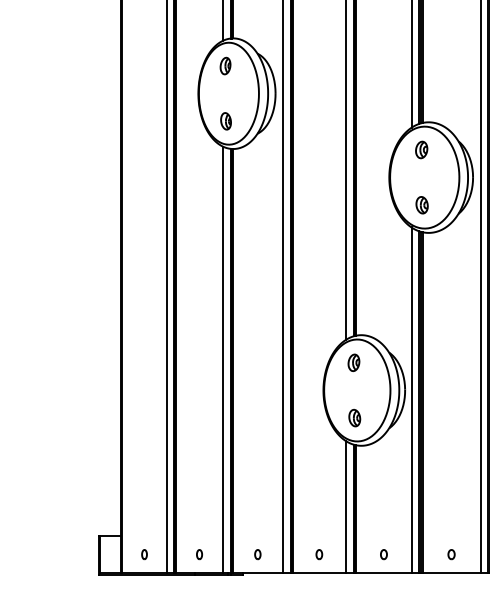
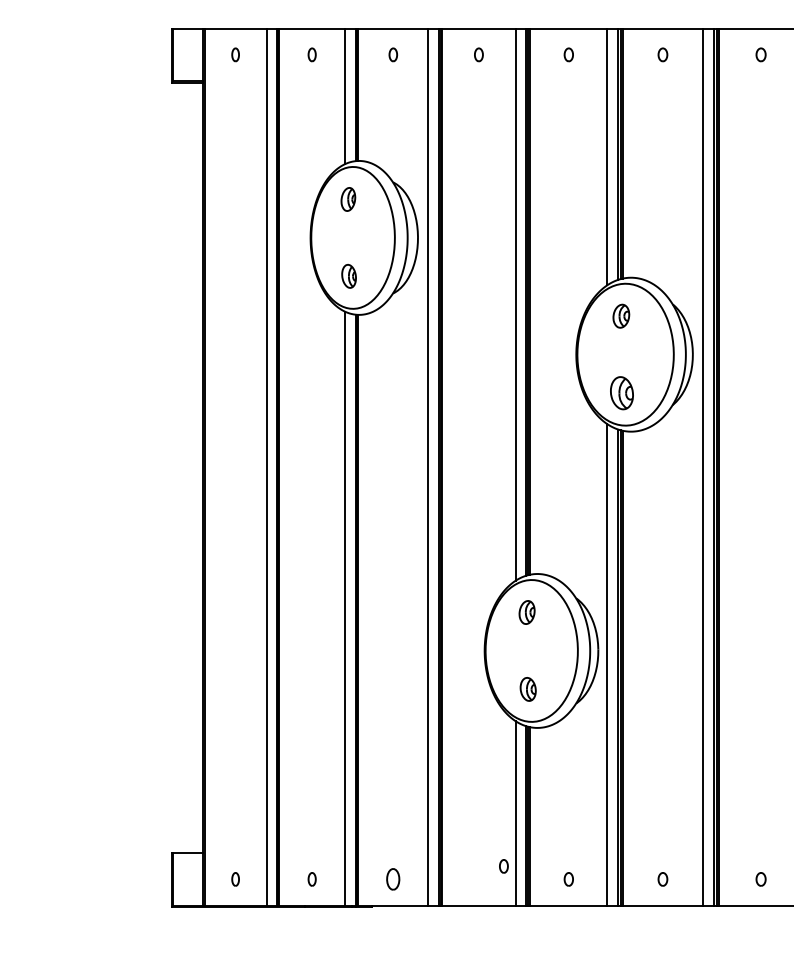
part: (421, 204) -> (621, 392), size x1.4
part: (257, 554) -> (393, 879), size x1.6
part: (319, 554) -> (503, 866), moved

